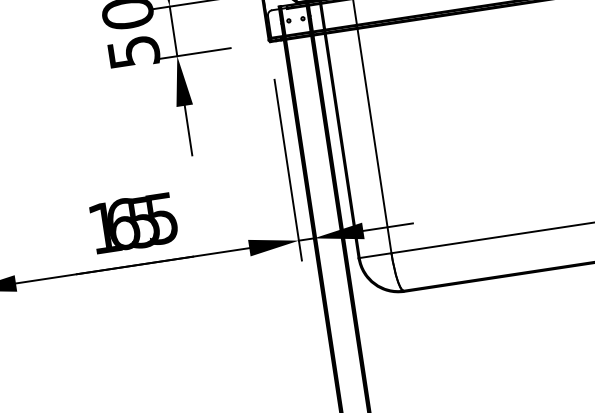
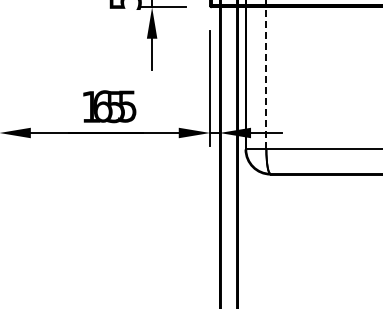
line: (374, 139) -> (266, 77), solid -> dashed

